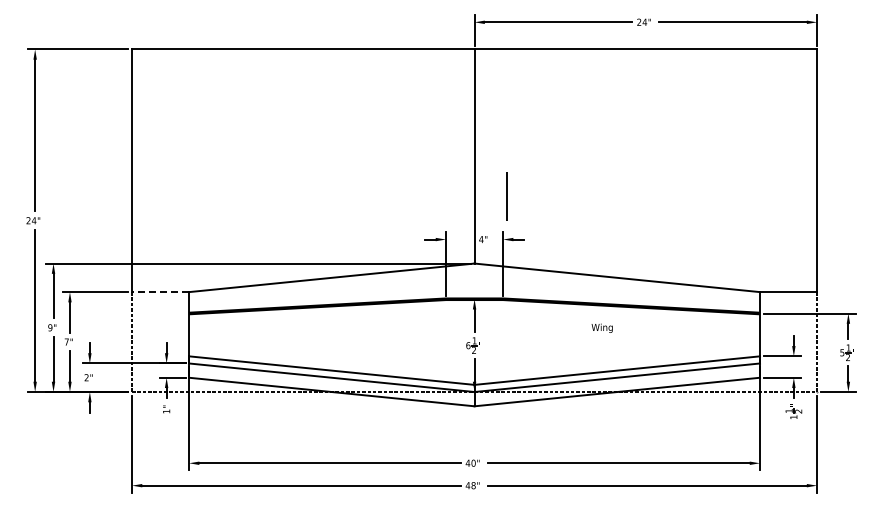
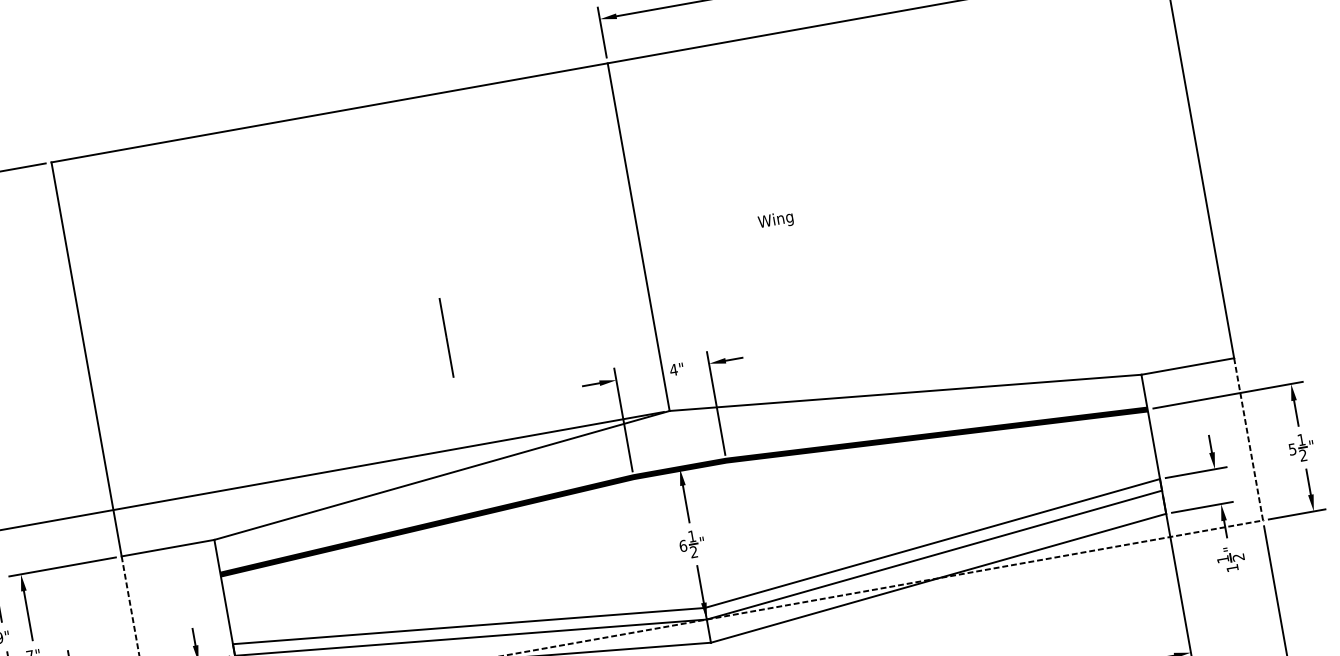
line: (506, 196) -> (445, 338), moved
line: (160, 292) -> (168, 548), dashed -> solid
text: (601, 327) -> (774, 219), moved

